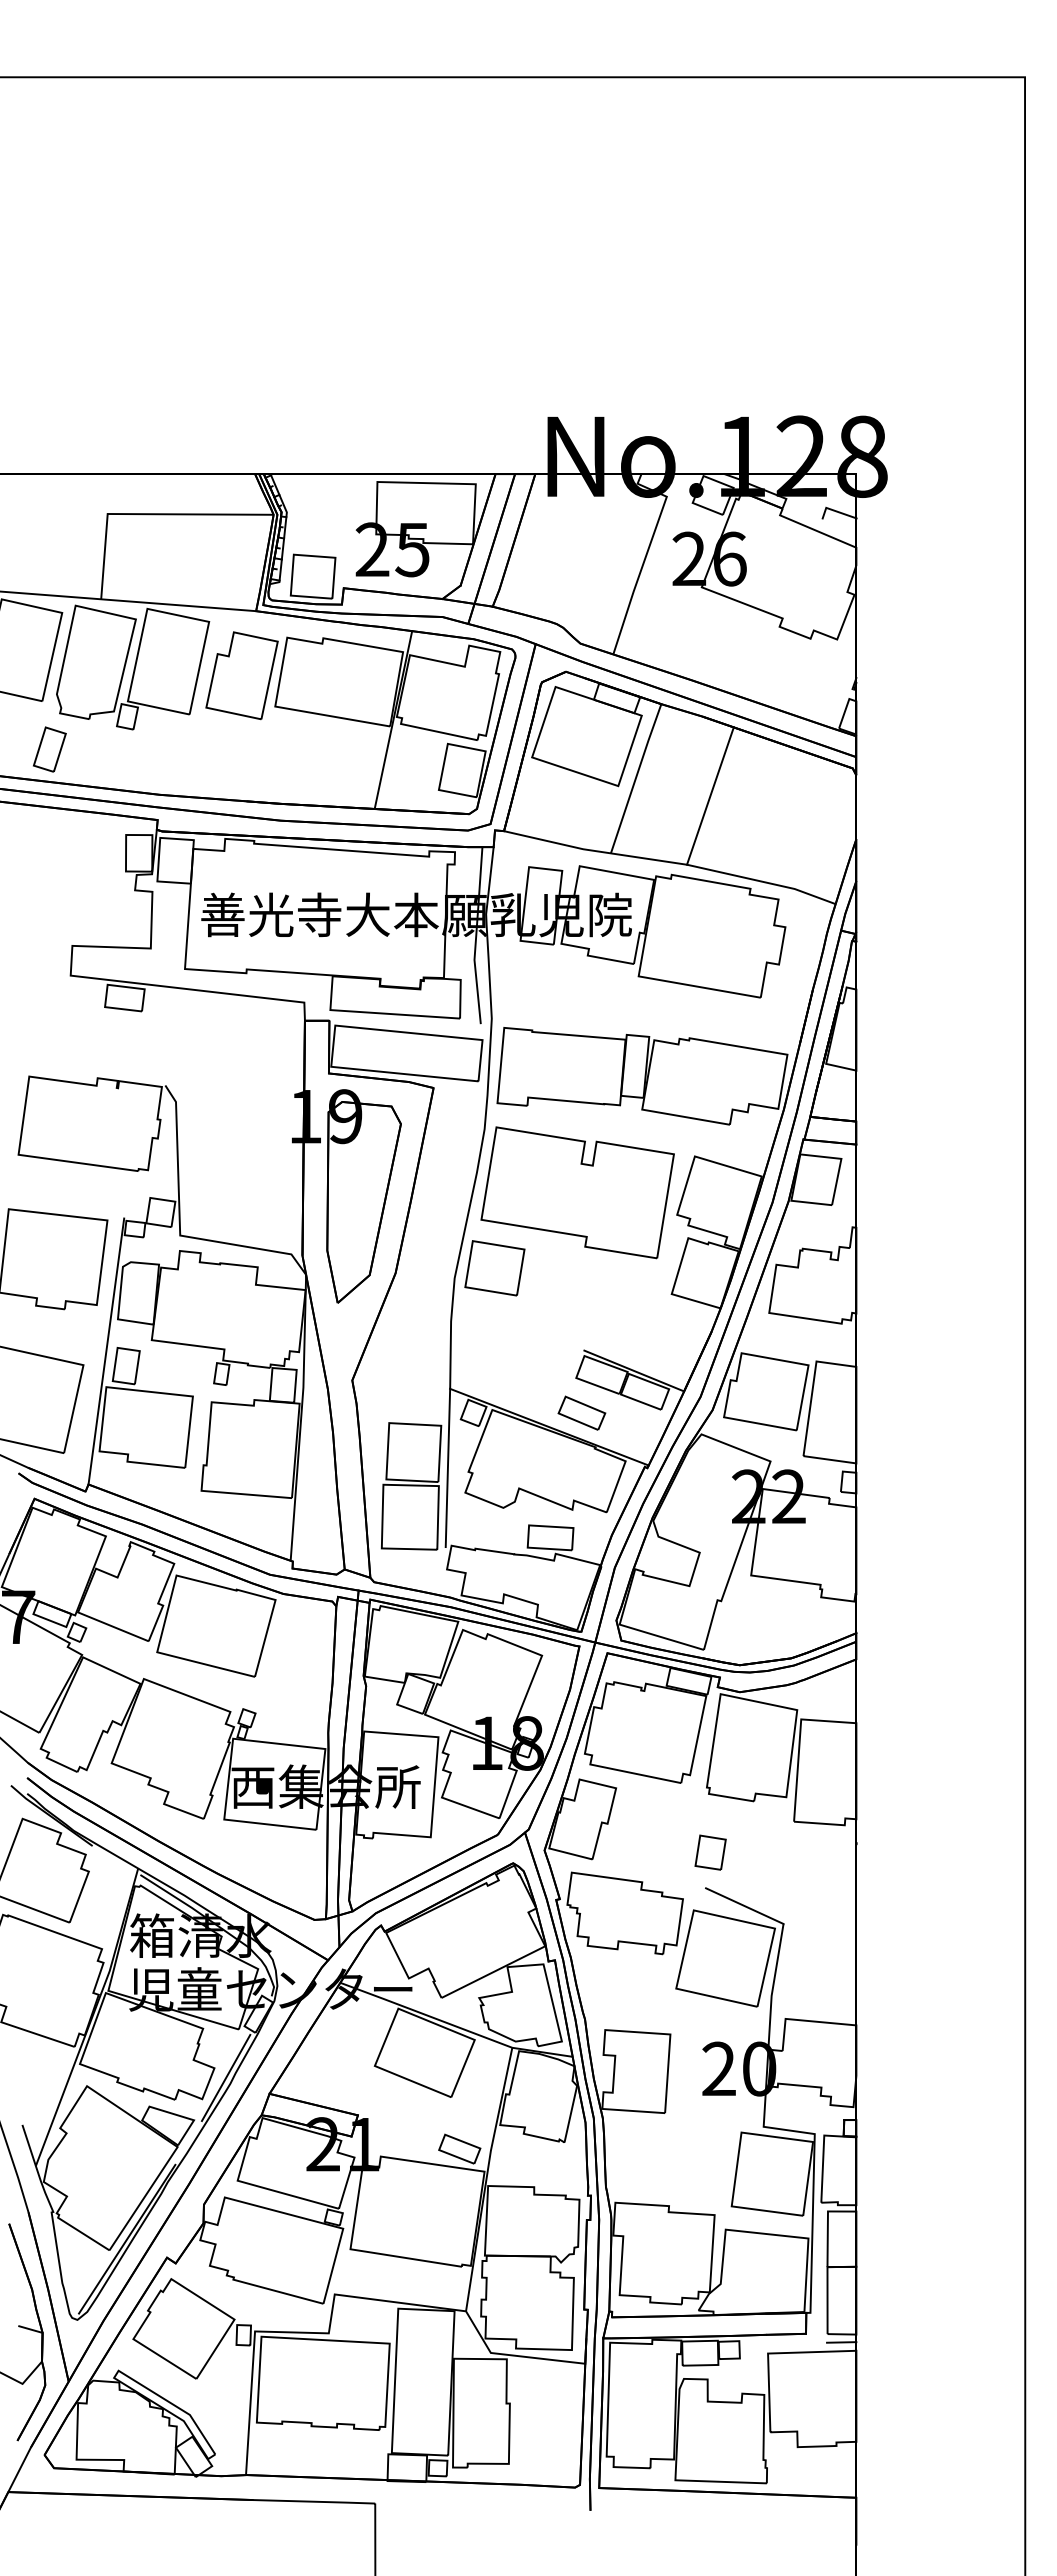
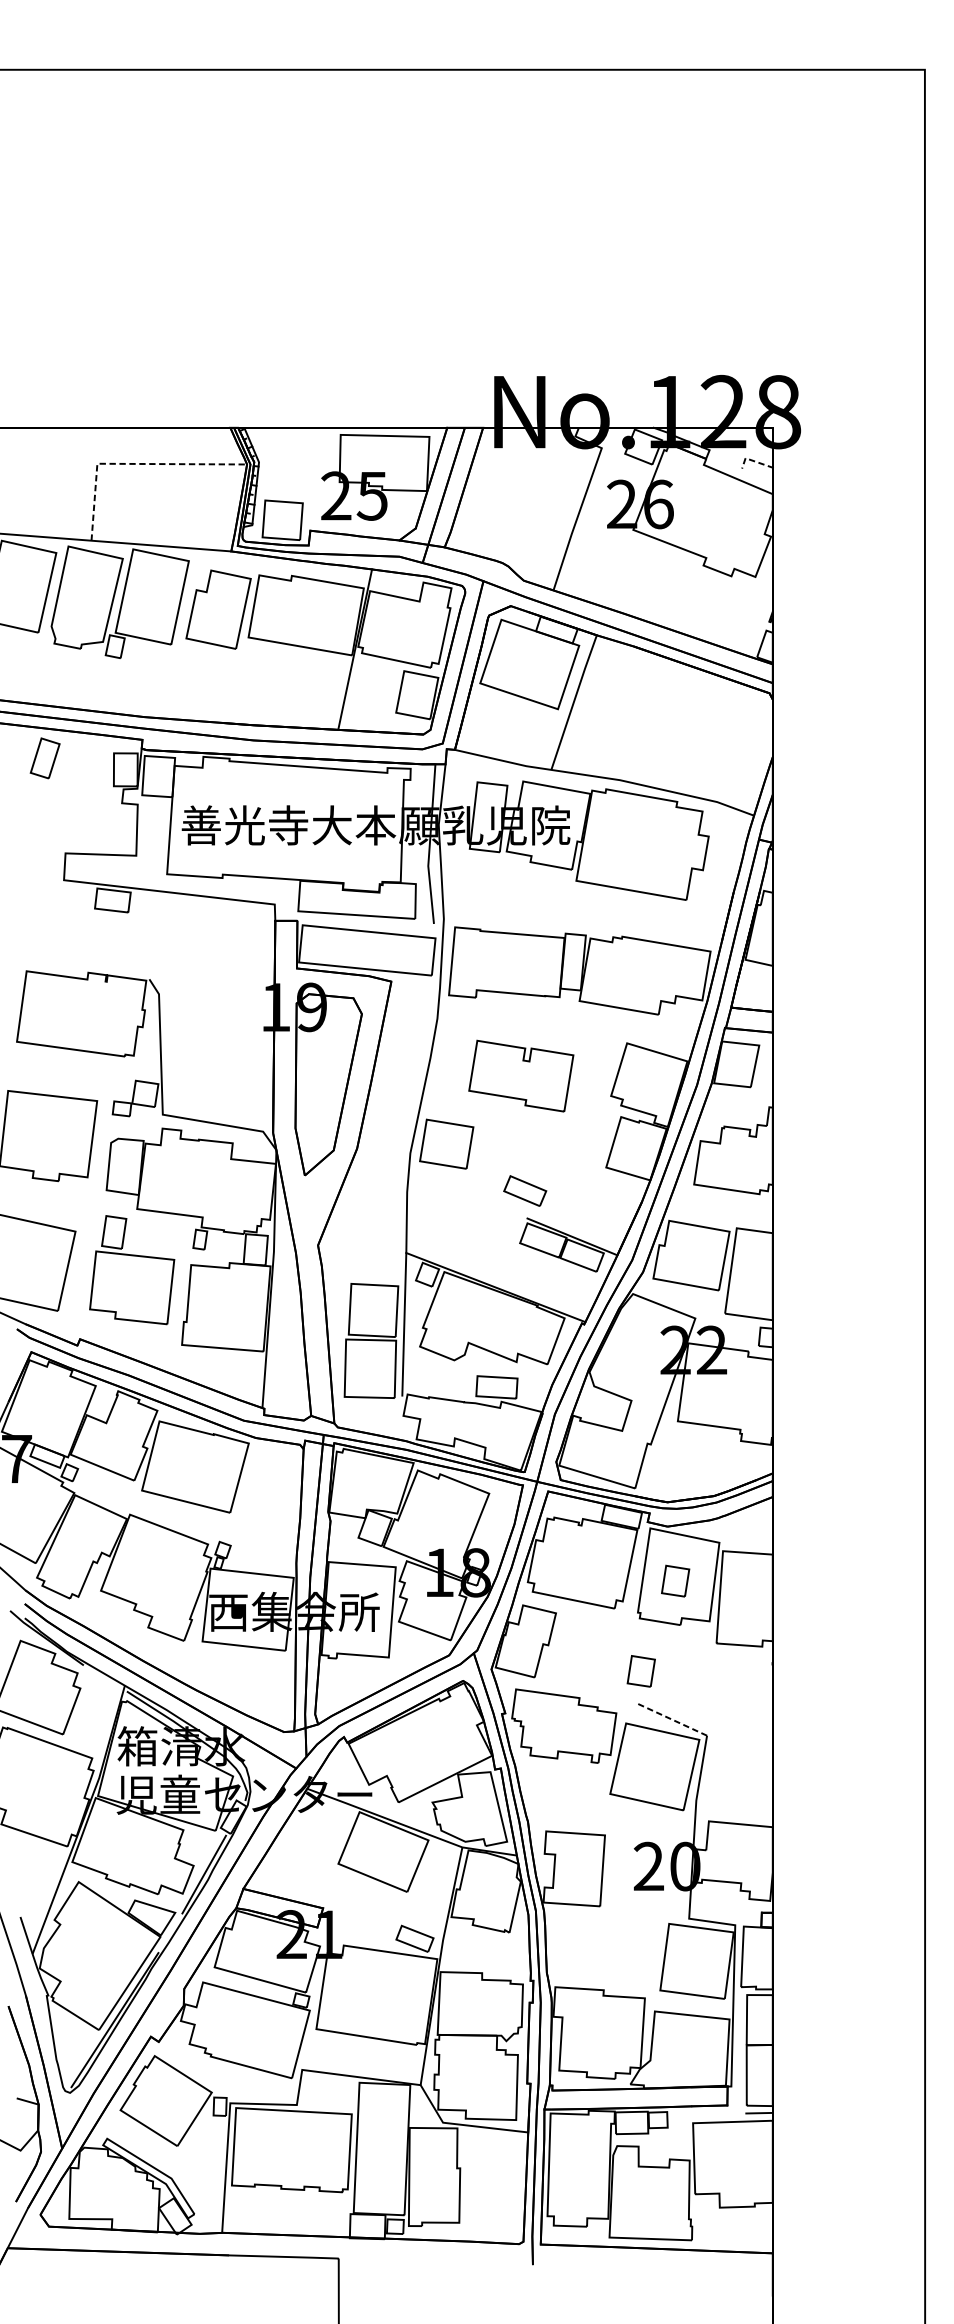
line: (835, 511) -> (753, 461), solid -> dashed
line: (147, 514) -> (133, 464), solid -> dashed
part: (49, 749) -> (44, 758), moved
line: (710, 795) -> (641, 717), removed
part: (577, 1192) -> (521, 1075), size x0.6
line: (106, 1351) -> (96, 1219), removed
part: (581, 1412) -> (524, 1190), moved
part: (748, 1752) -> (675, 1581), added
line: (744, 1906) -> (671, 1719), solid -> dashed

